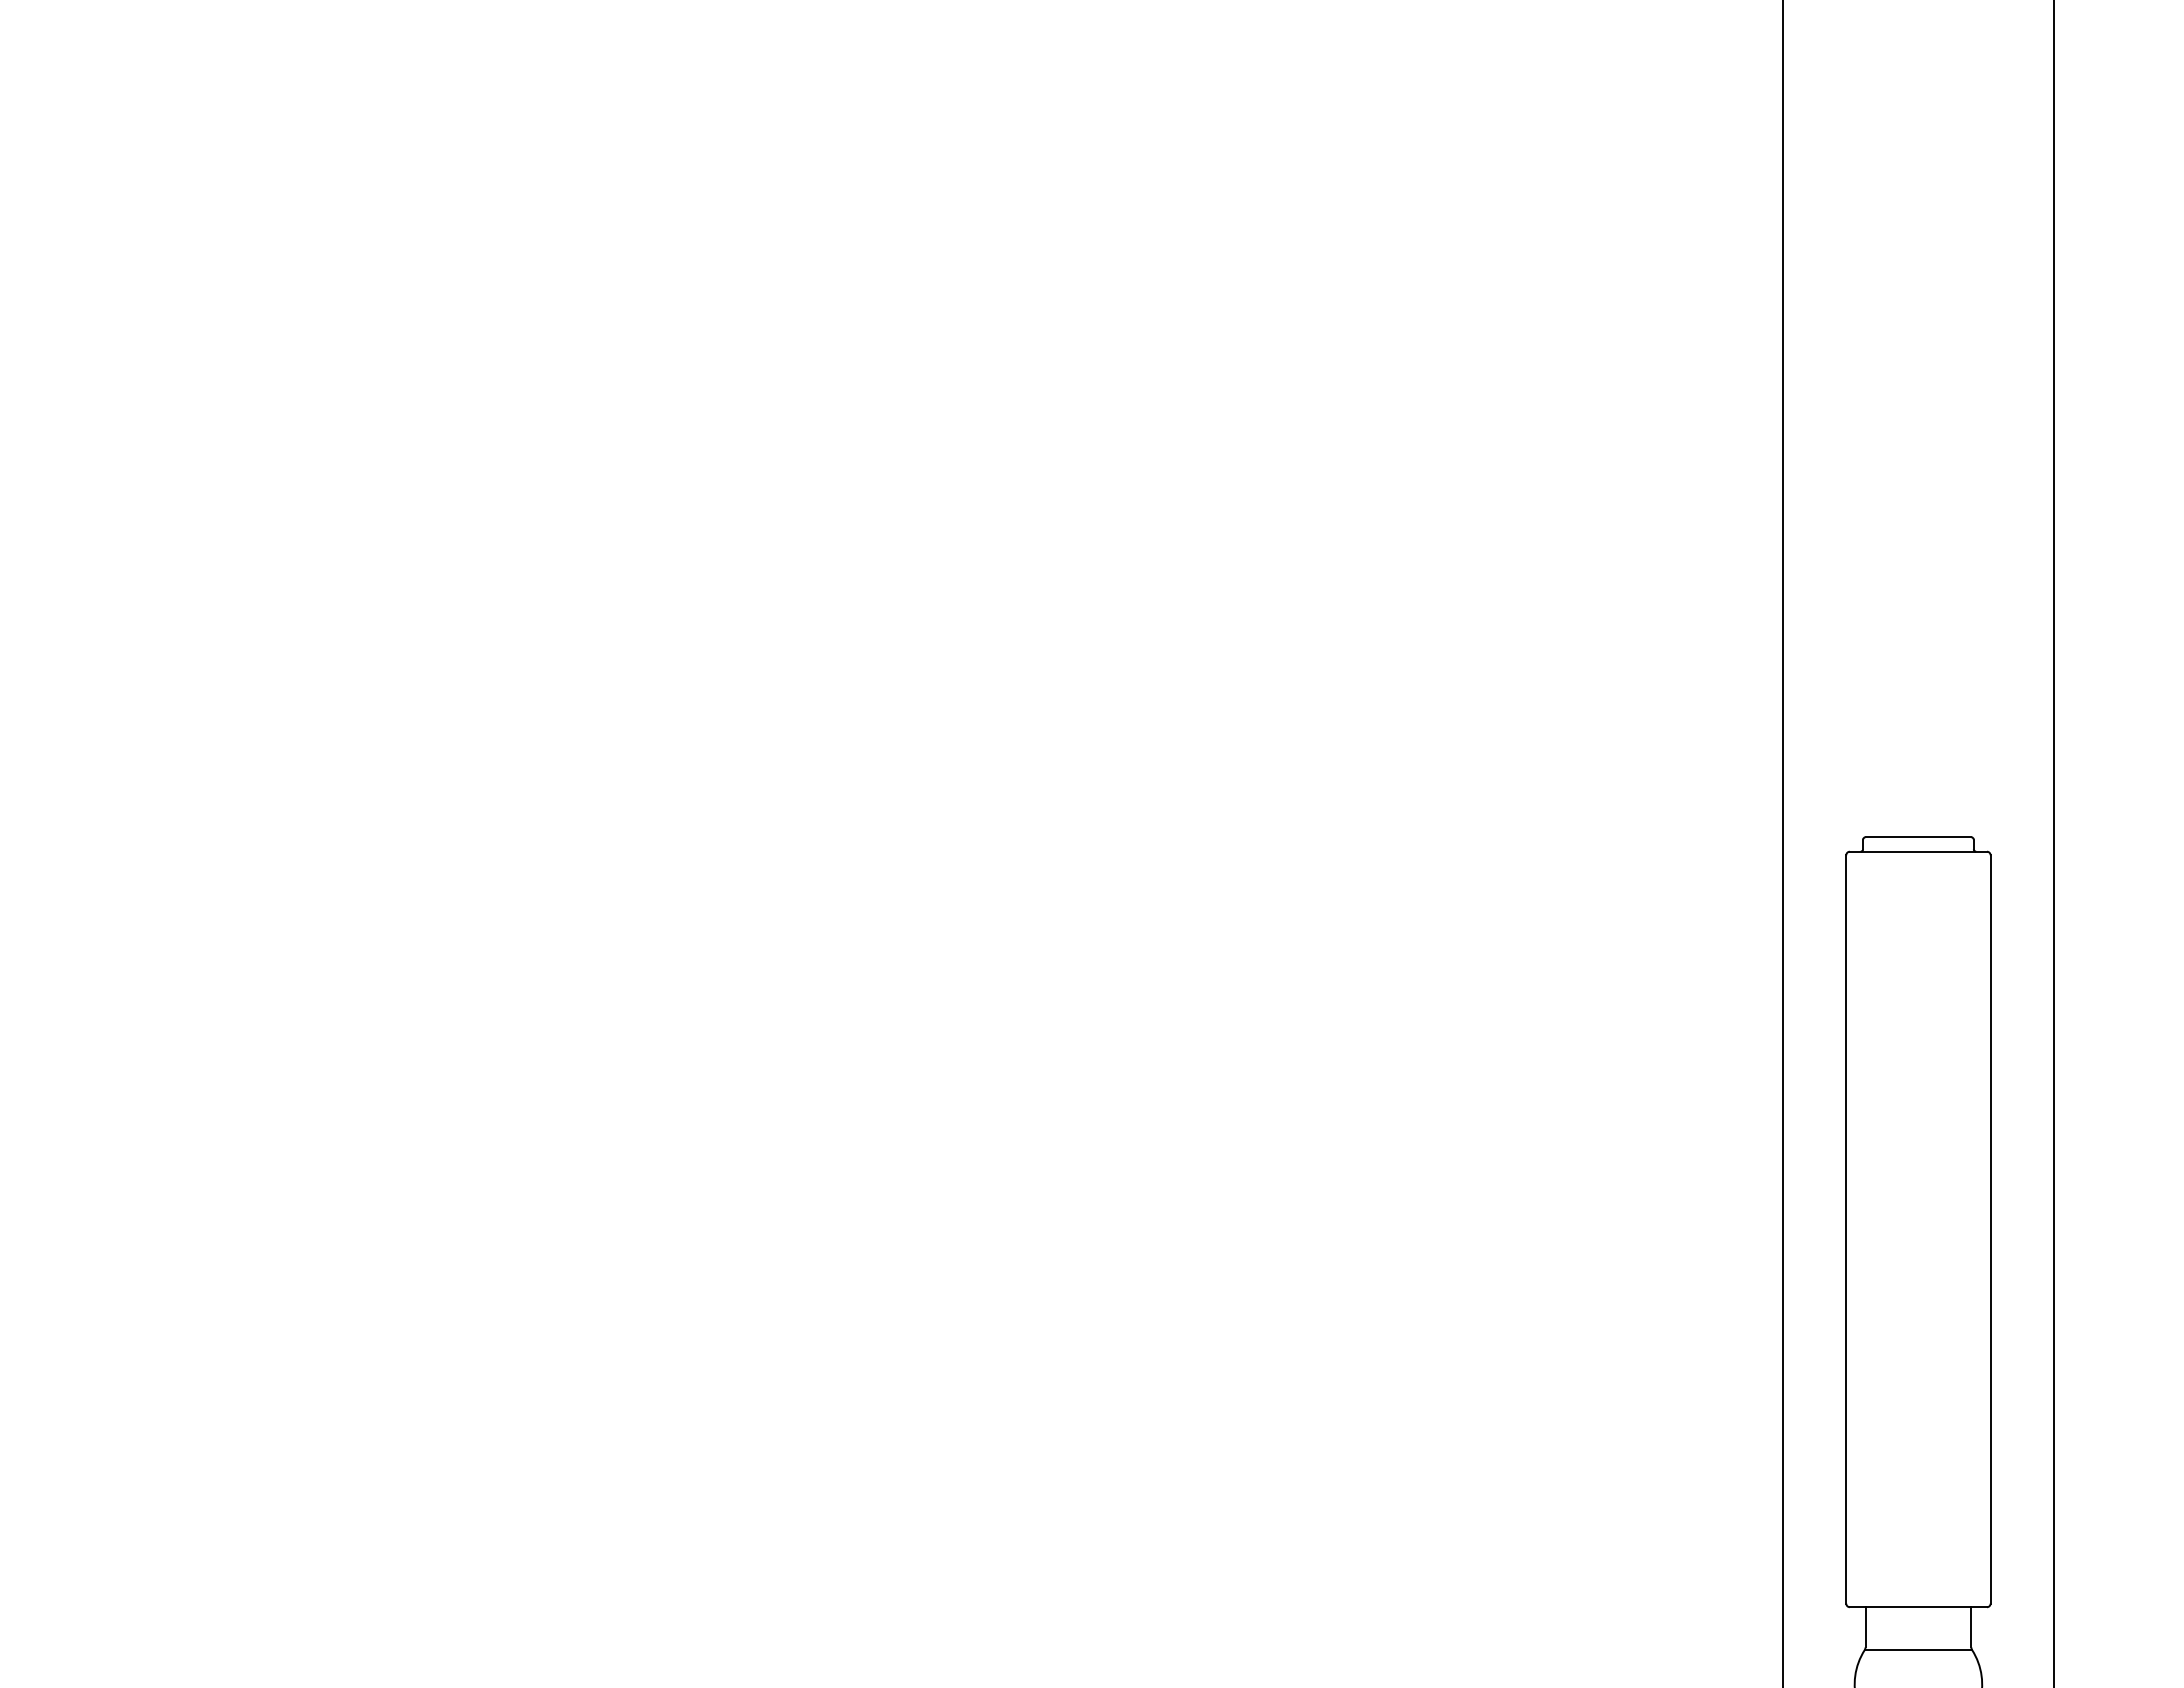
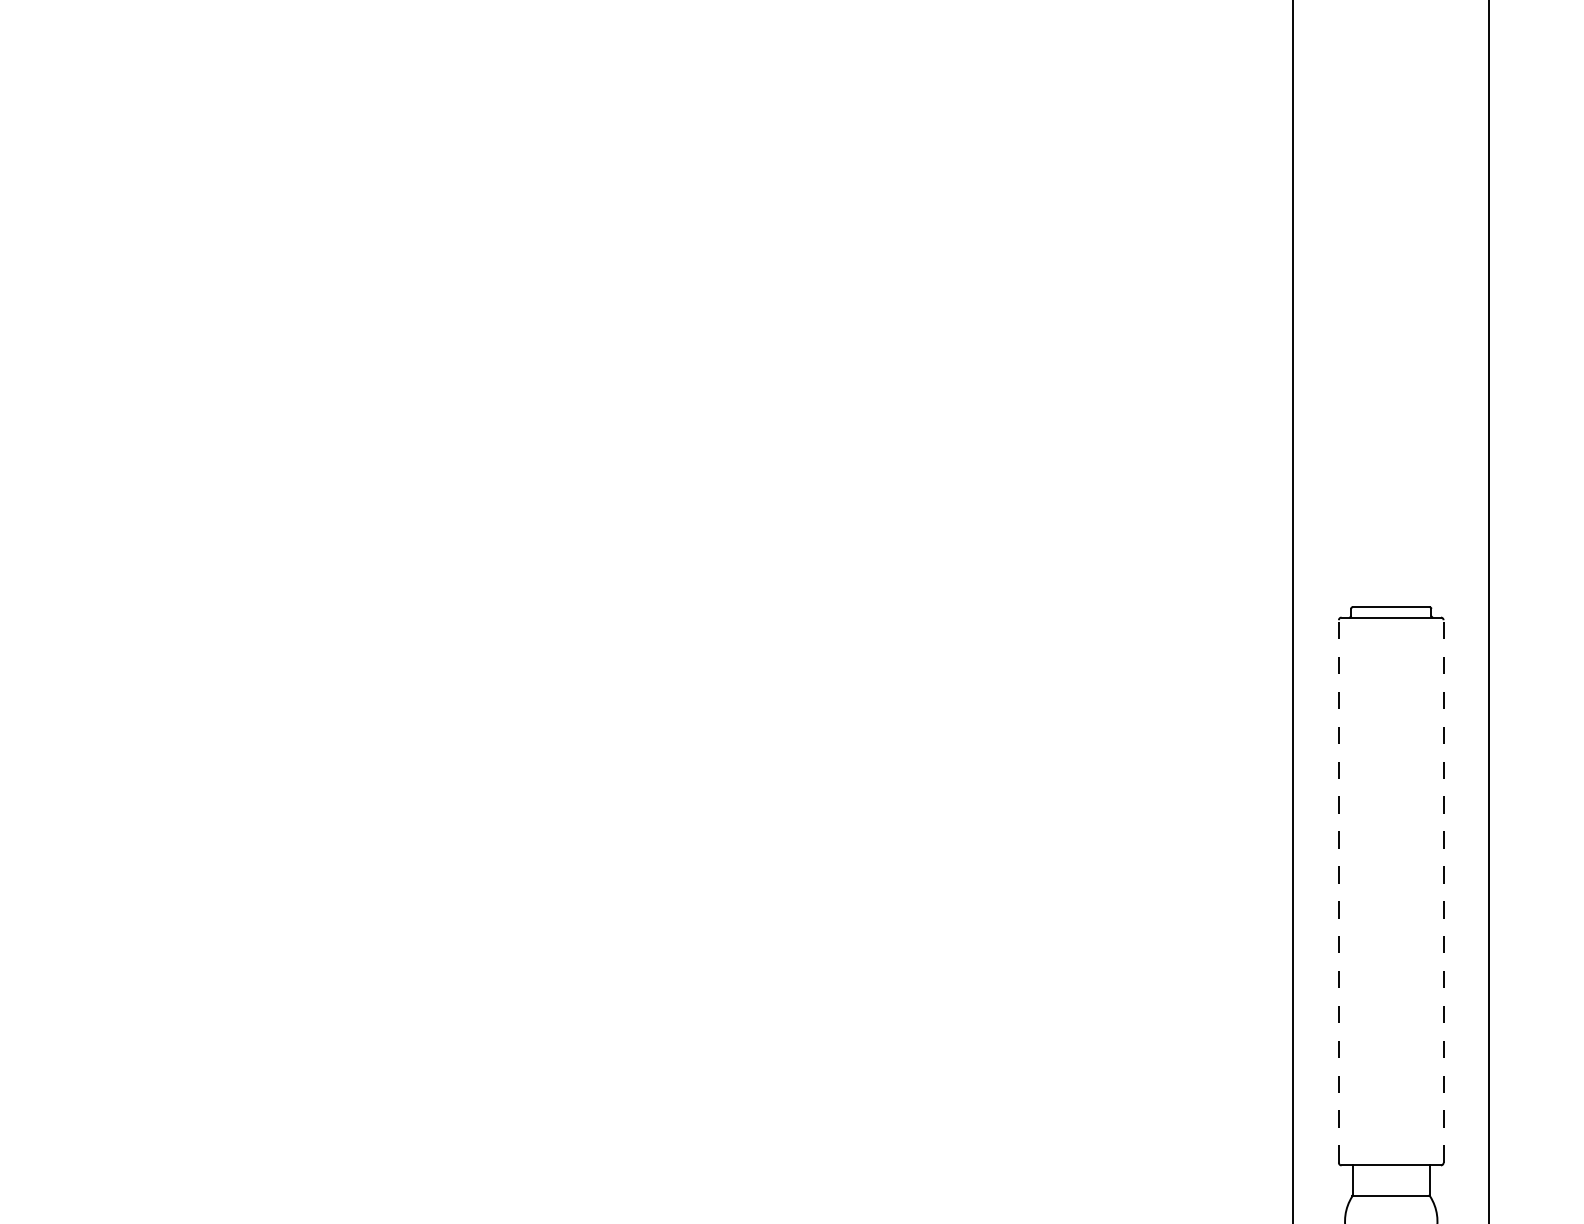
line: (1846, 1228) -> (1339, 890), solid -> dashed
line: (1990, 1228) -> (1443, 890), solid -> dashed

